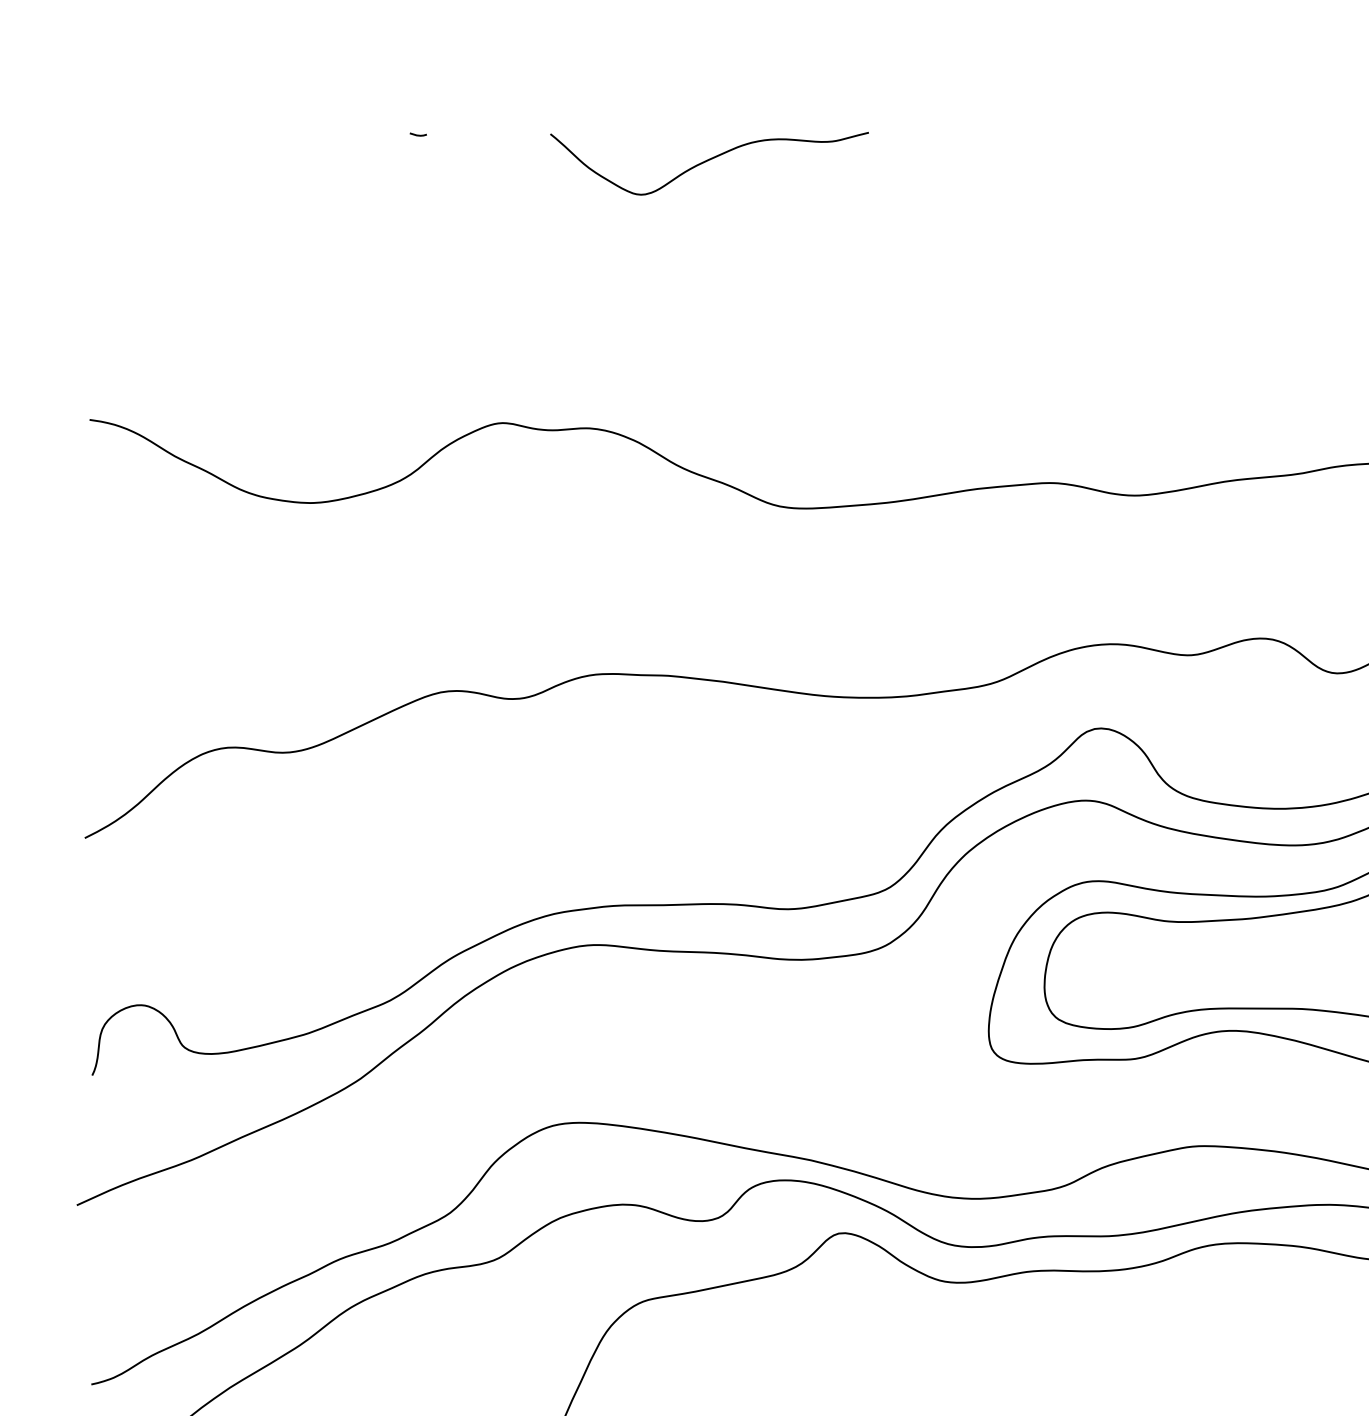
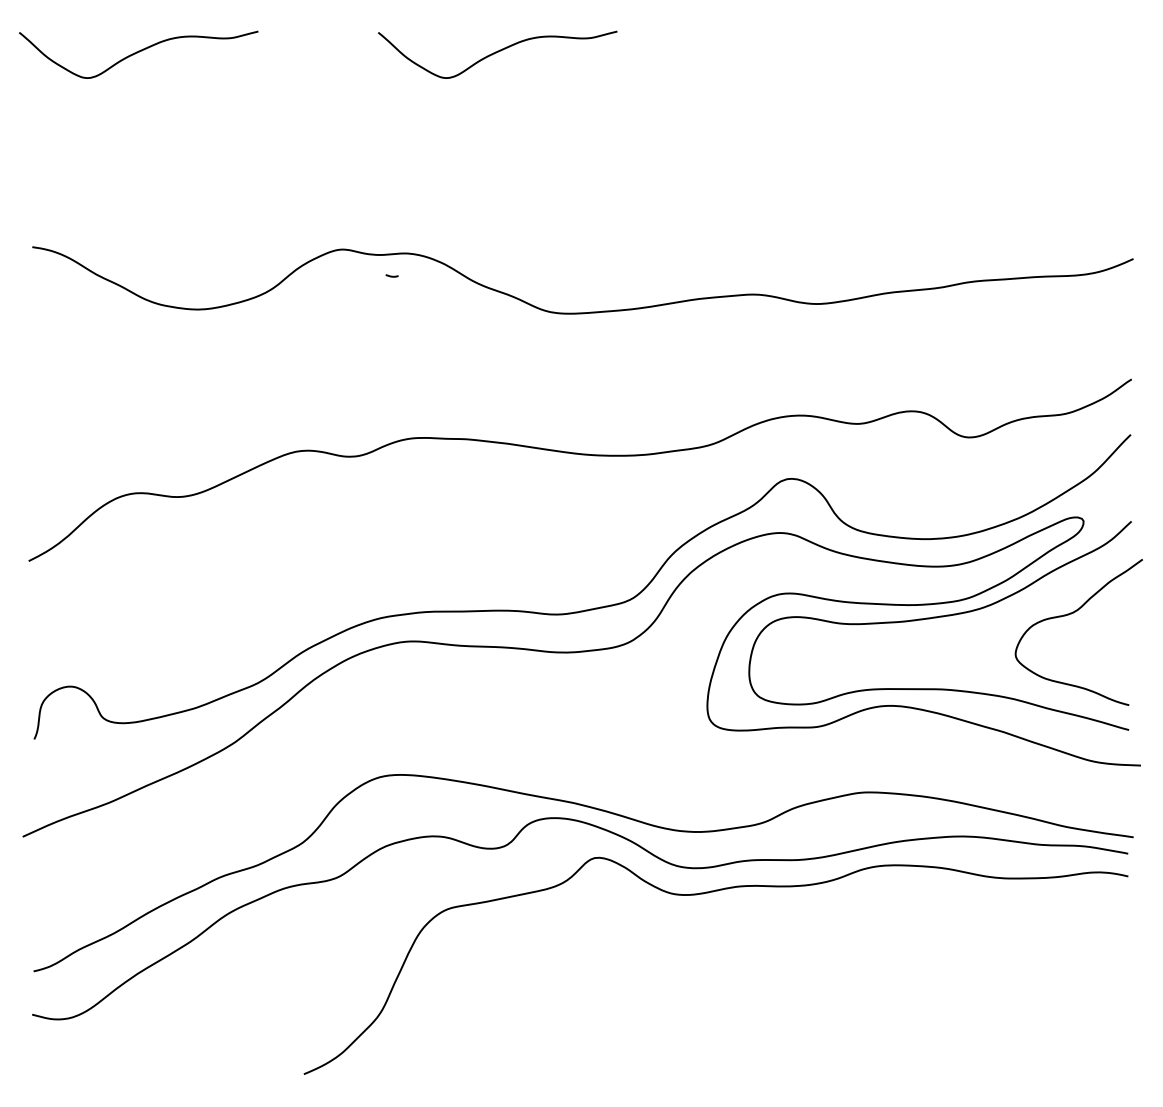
line: (417, 133) -> (391, 275), moved
curve: (229, 161) -> (137, 53), added

